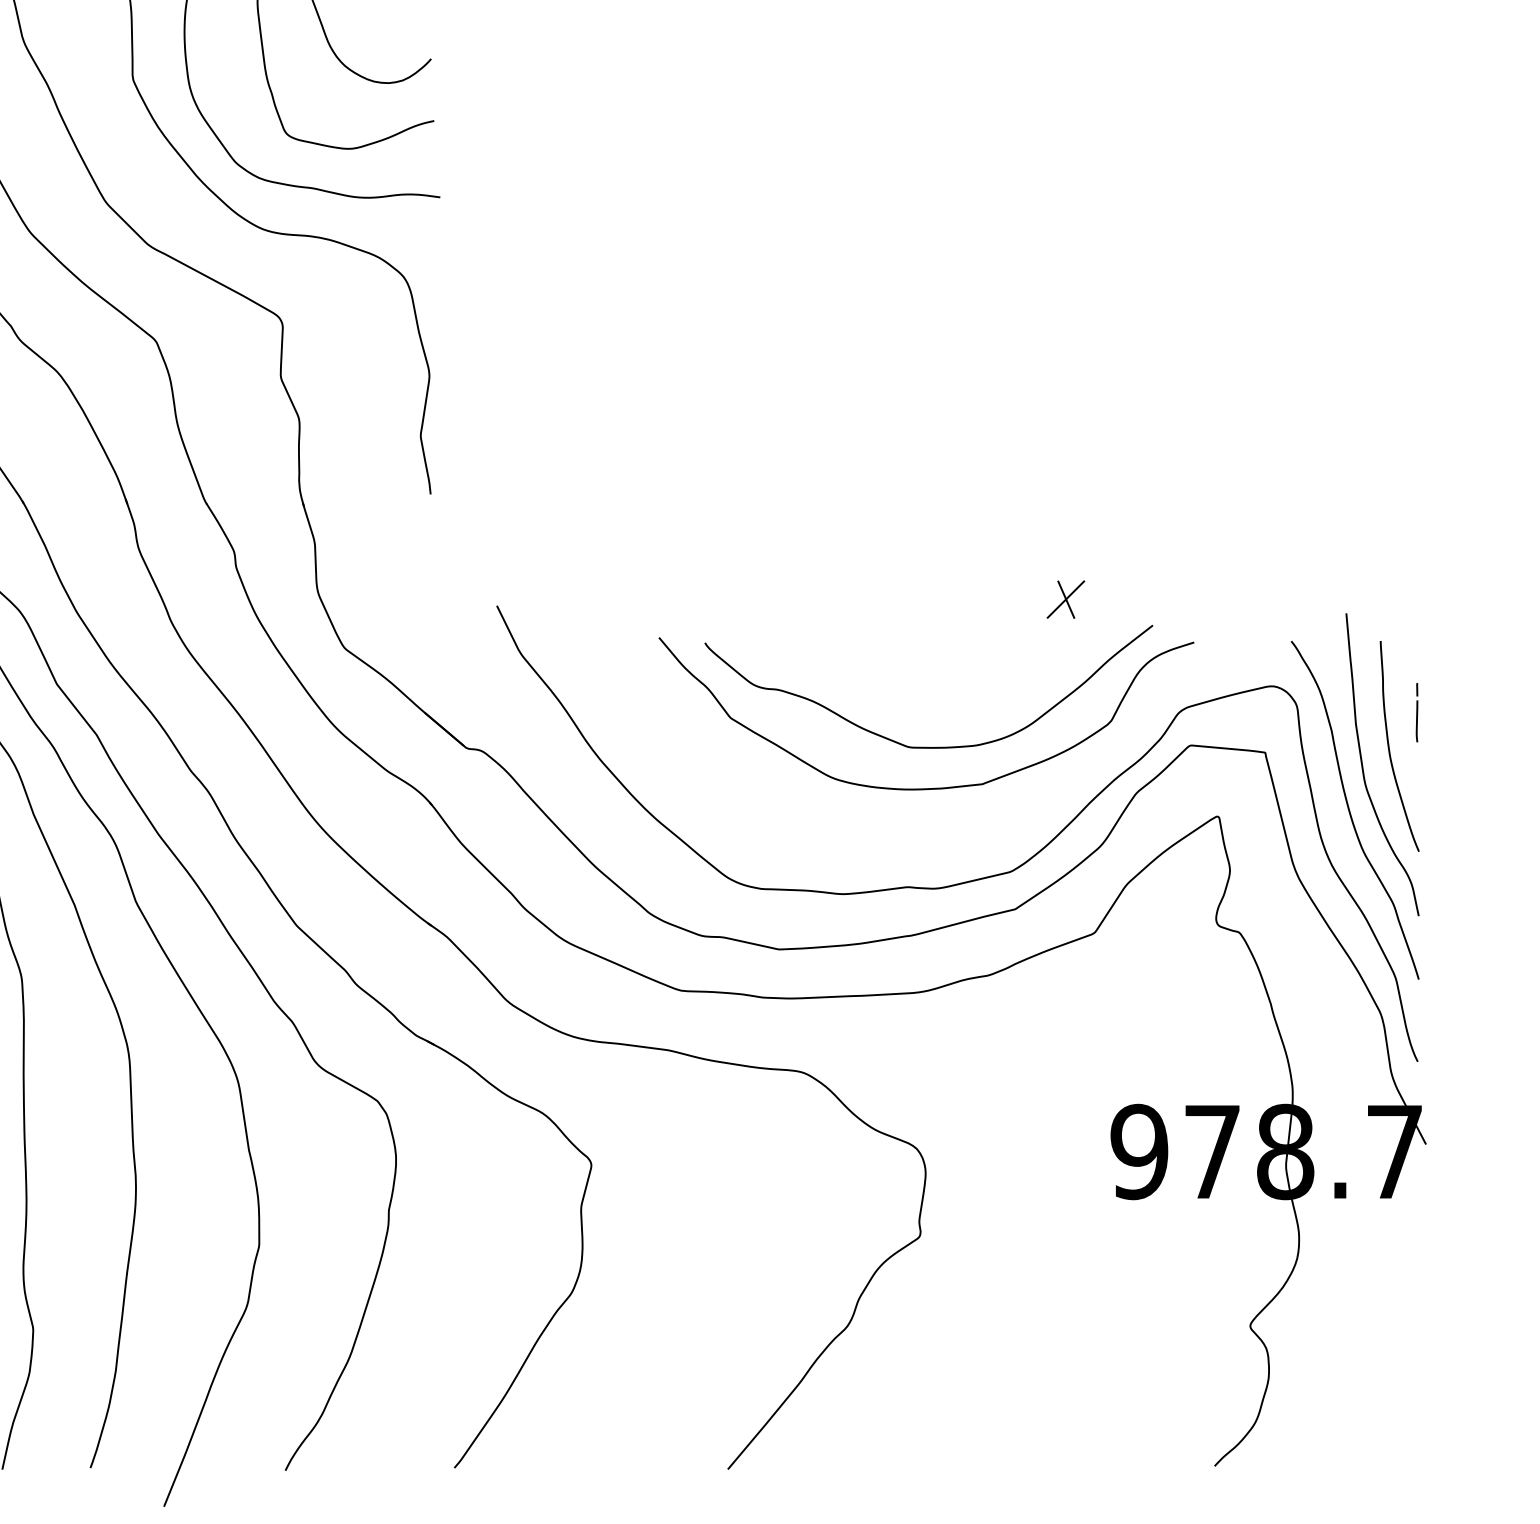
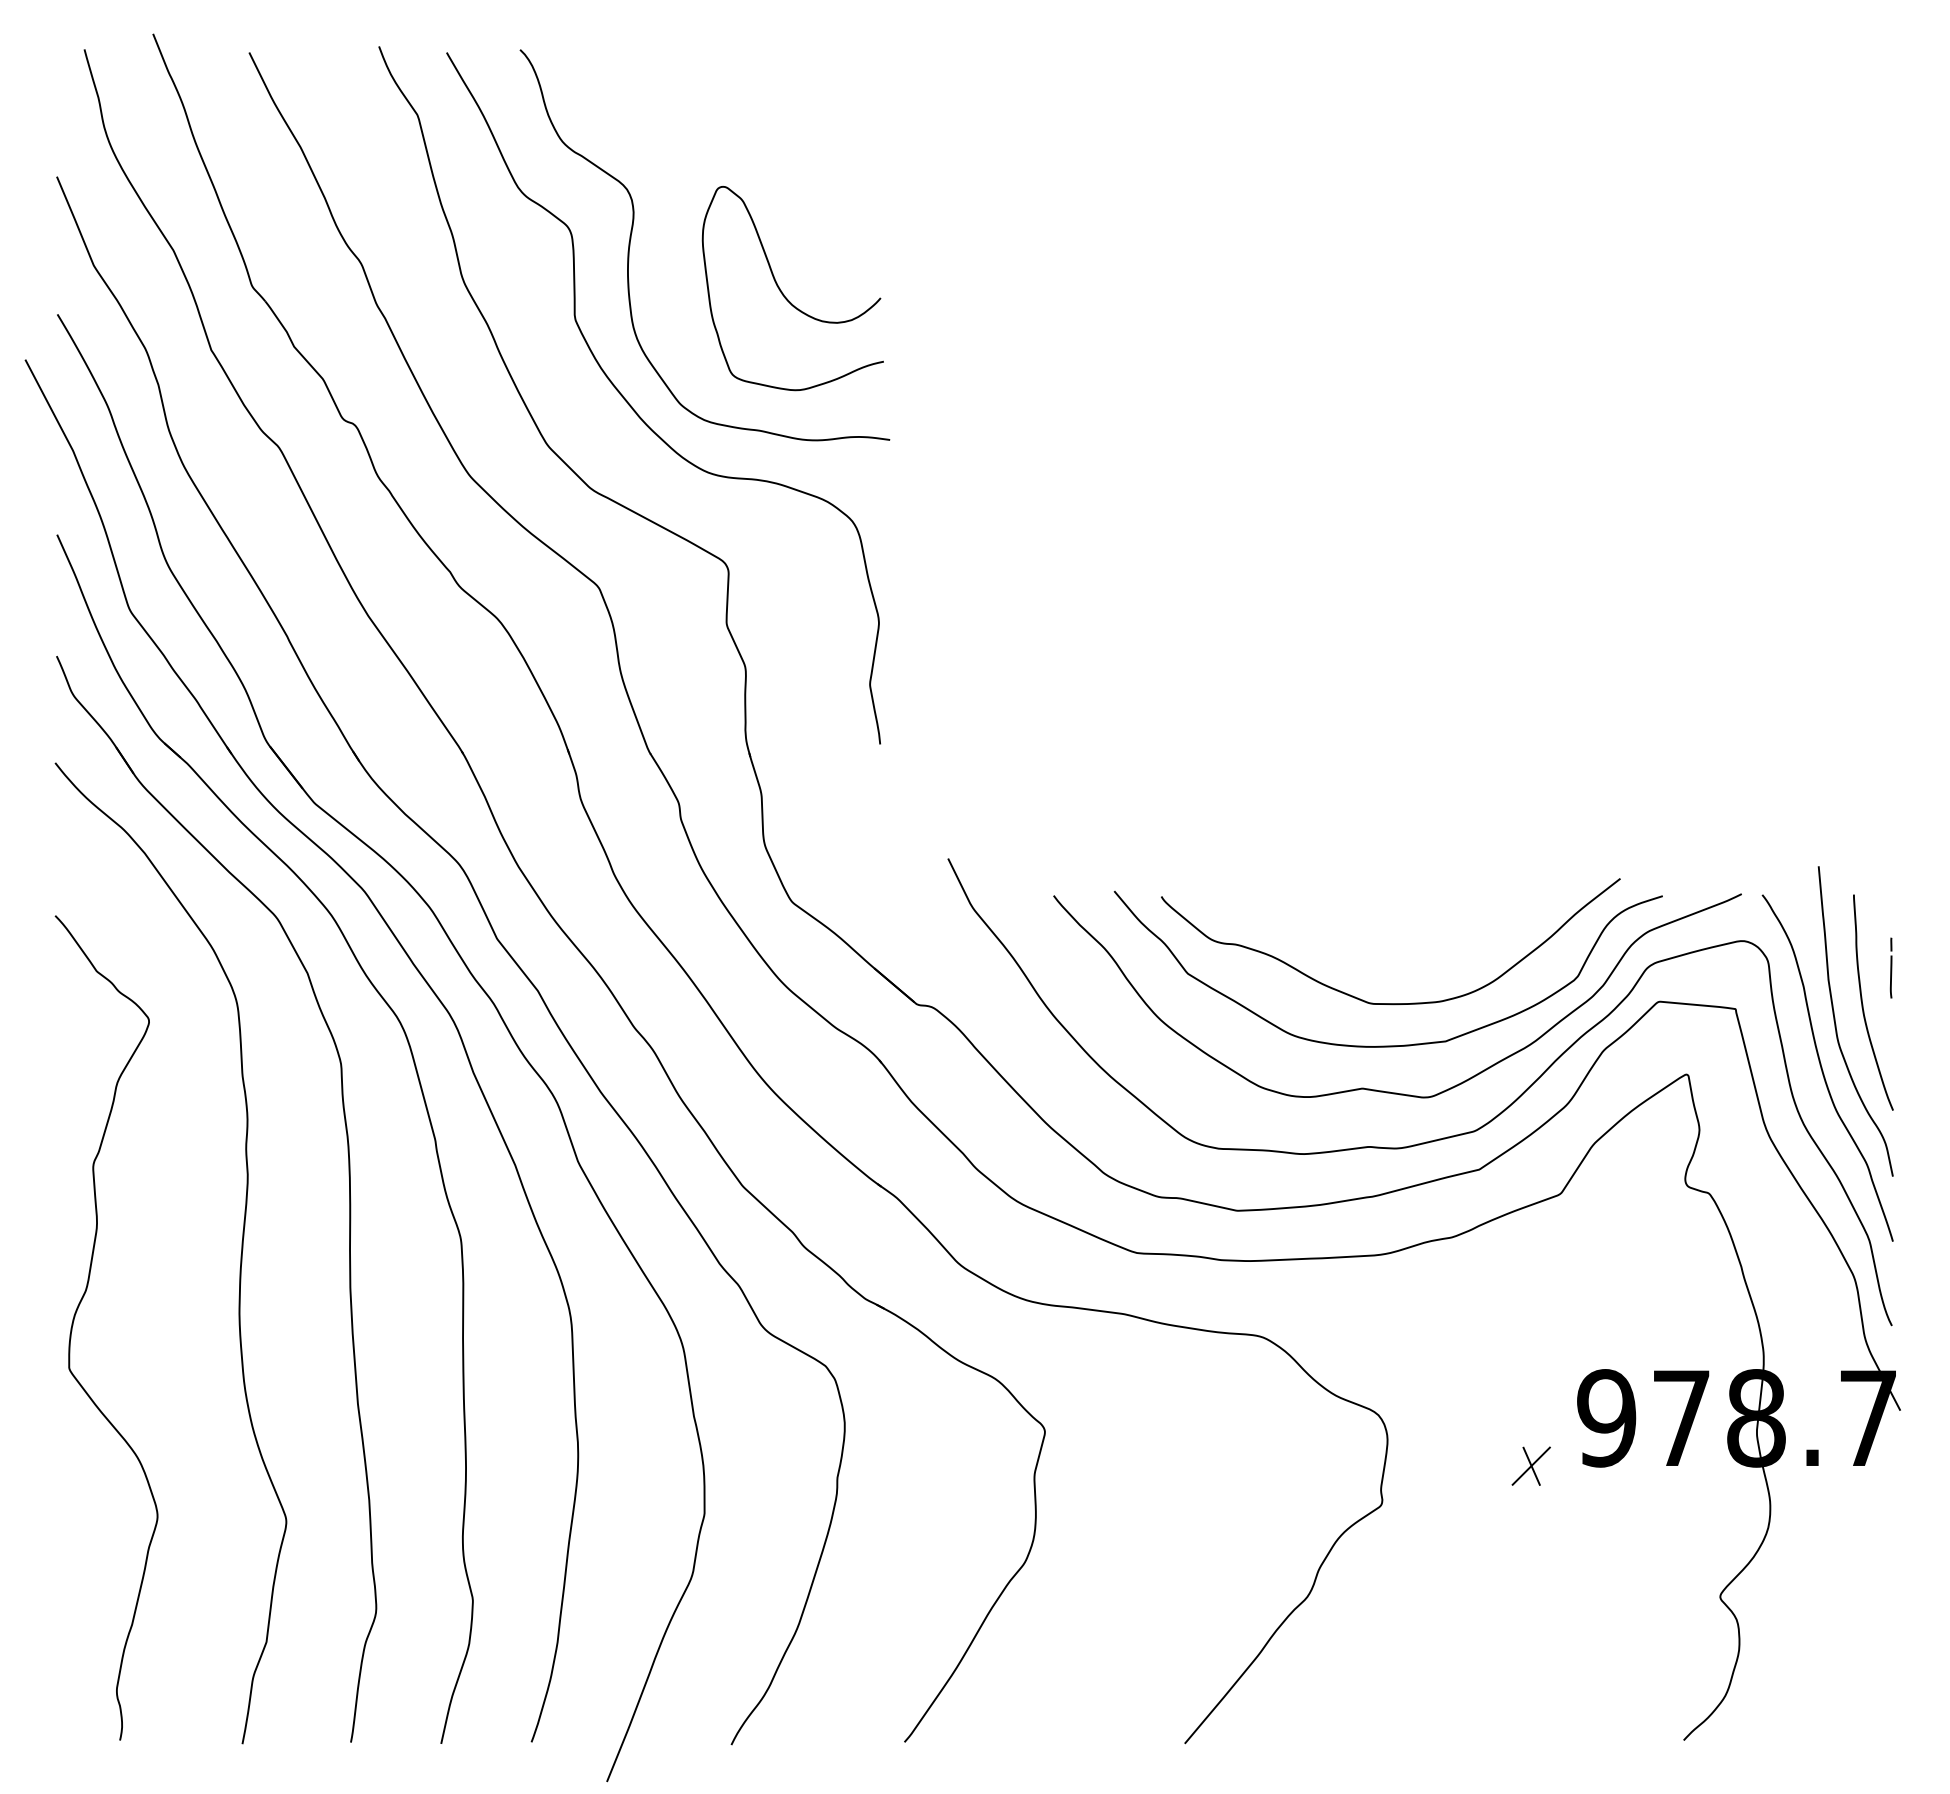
part: (1065, 598) -> (1530, 1465), moved
curve: (921, 832) -> (1383, 1090), added

